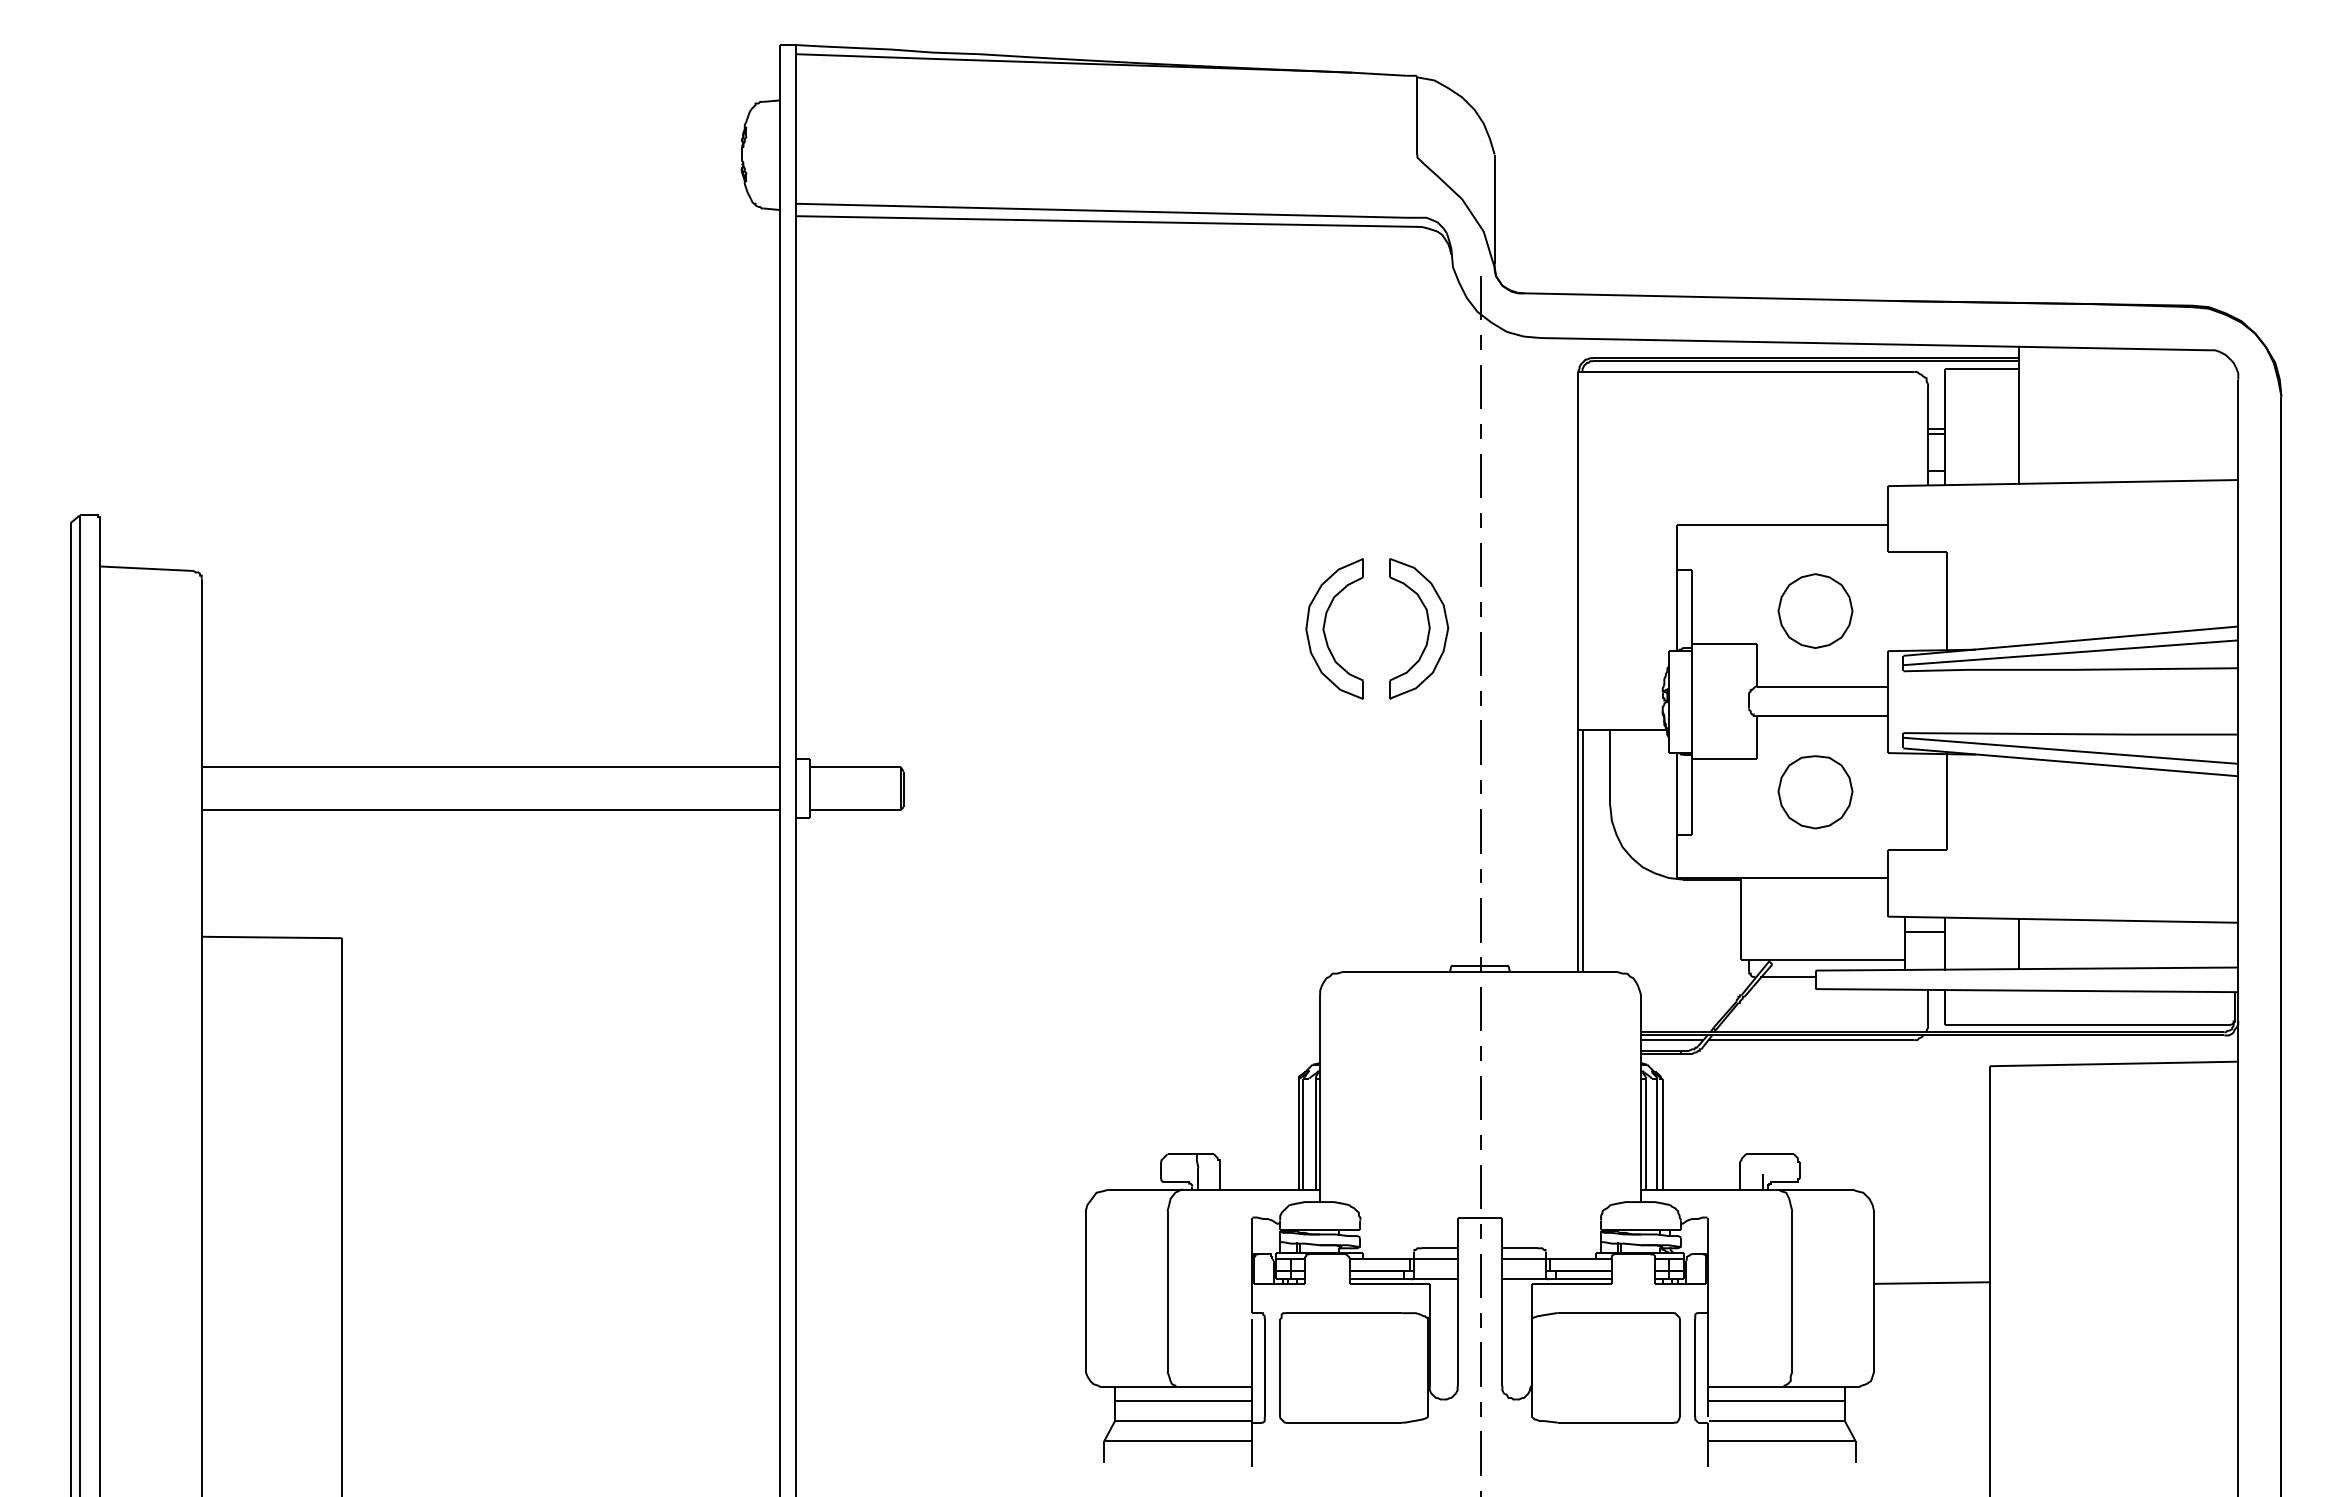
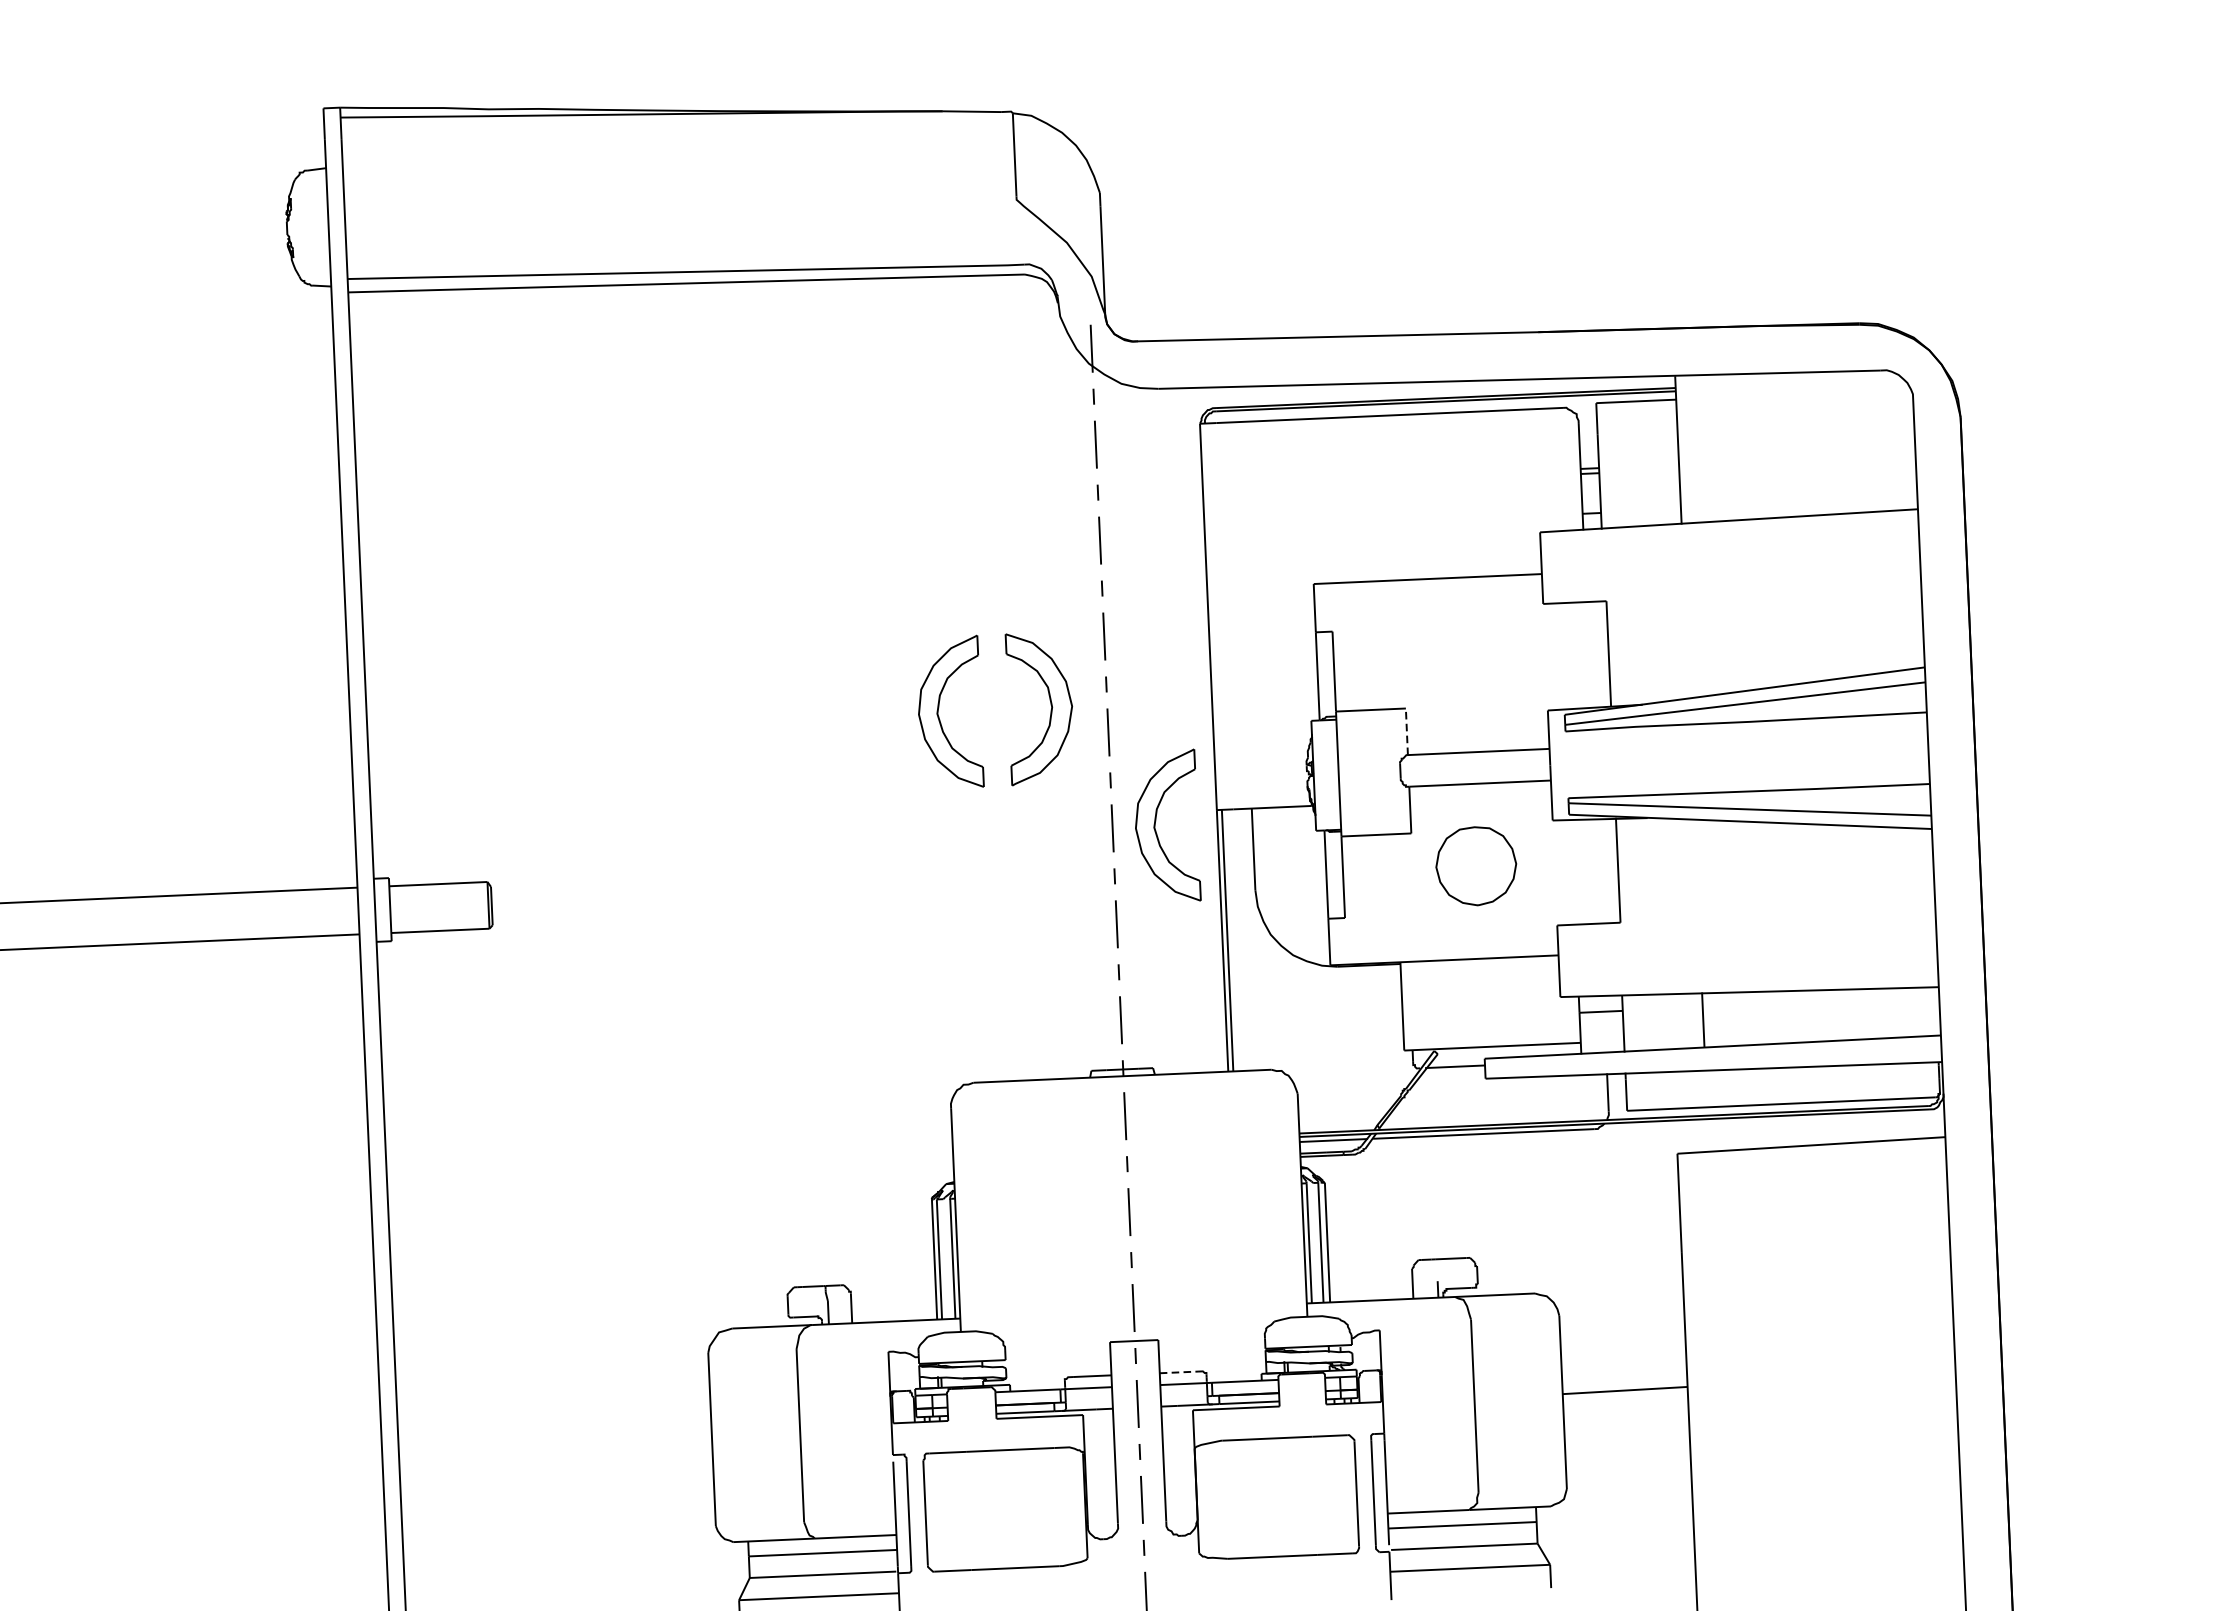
part: (1815, 610) -> (1467, 670), removed
line: (1756, 665) -> (1406, 732), solid -> dashed
part: (1521, 738) -> (1156, 822), added
line: (1520, 1248) -> (1179, 1372), solid -> dashed

